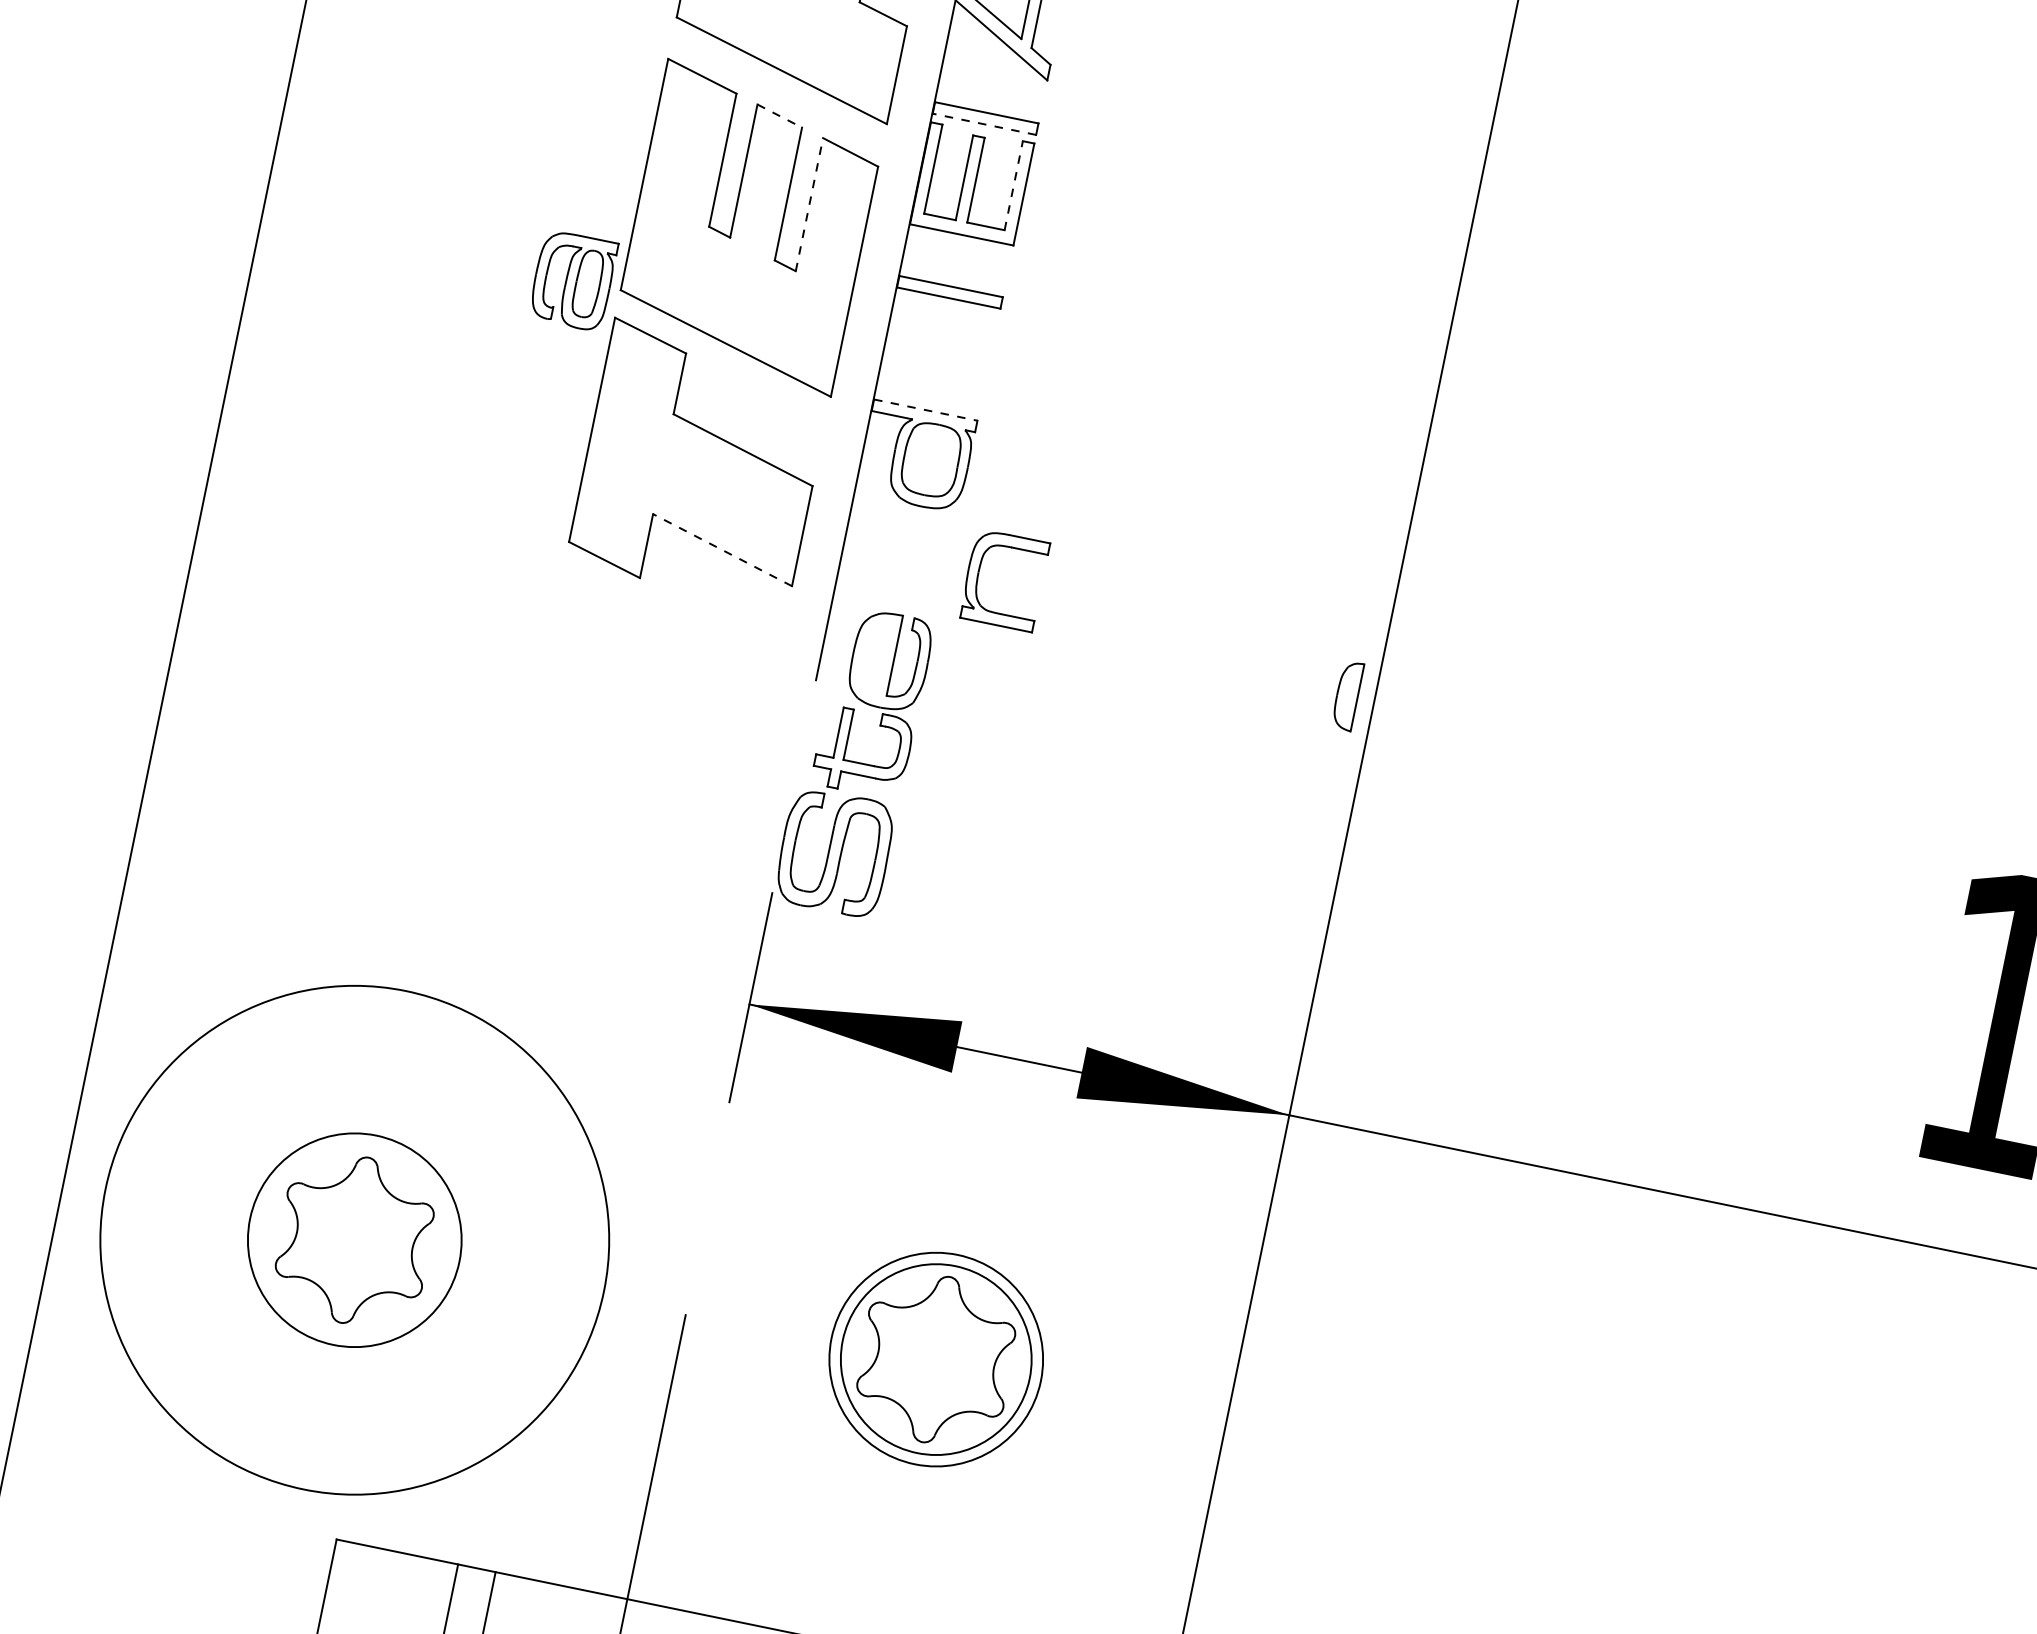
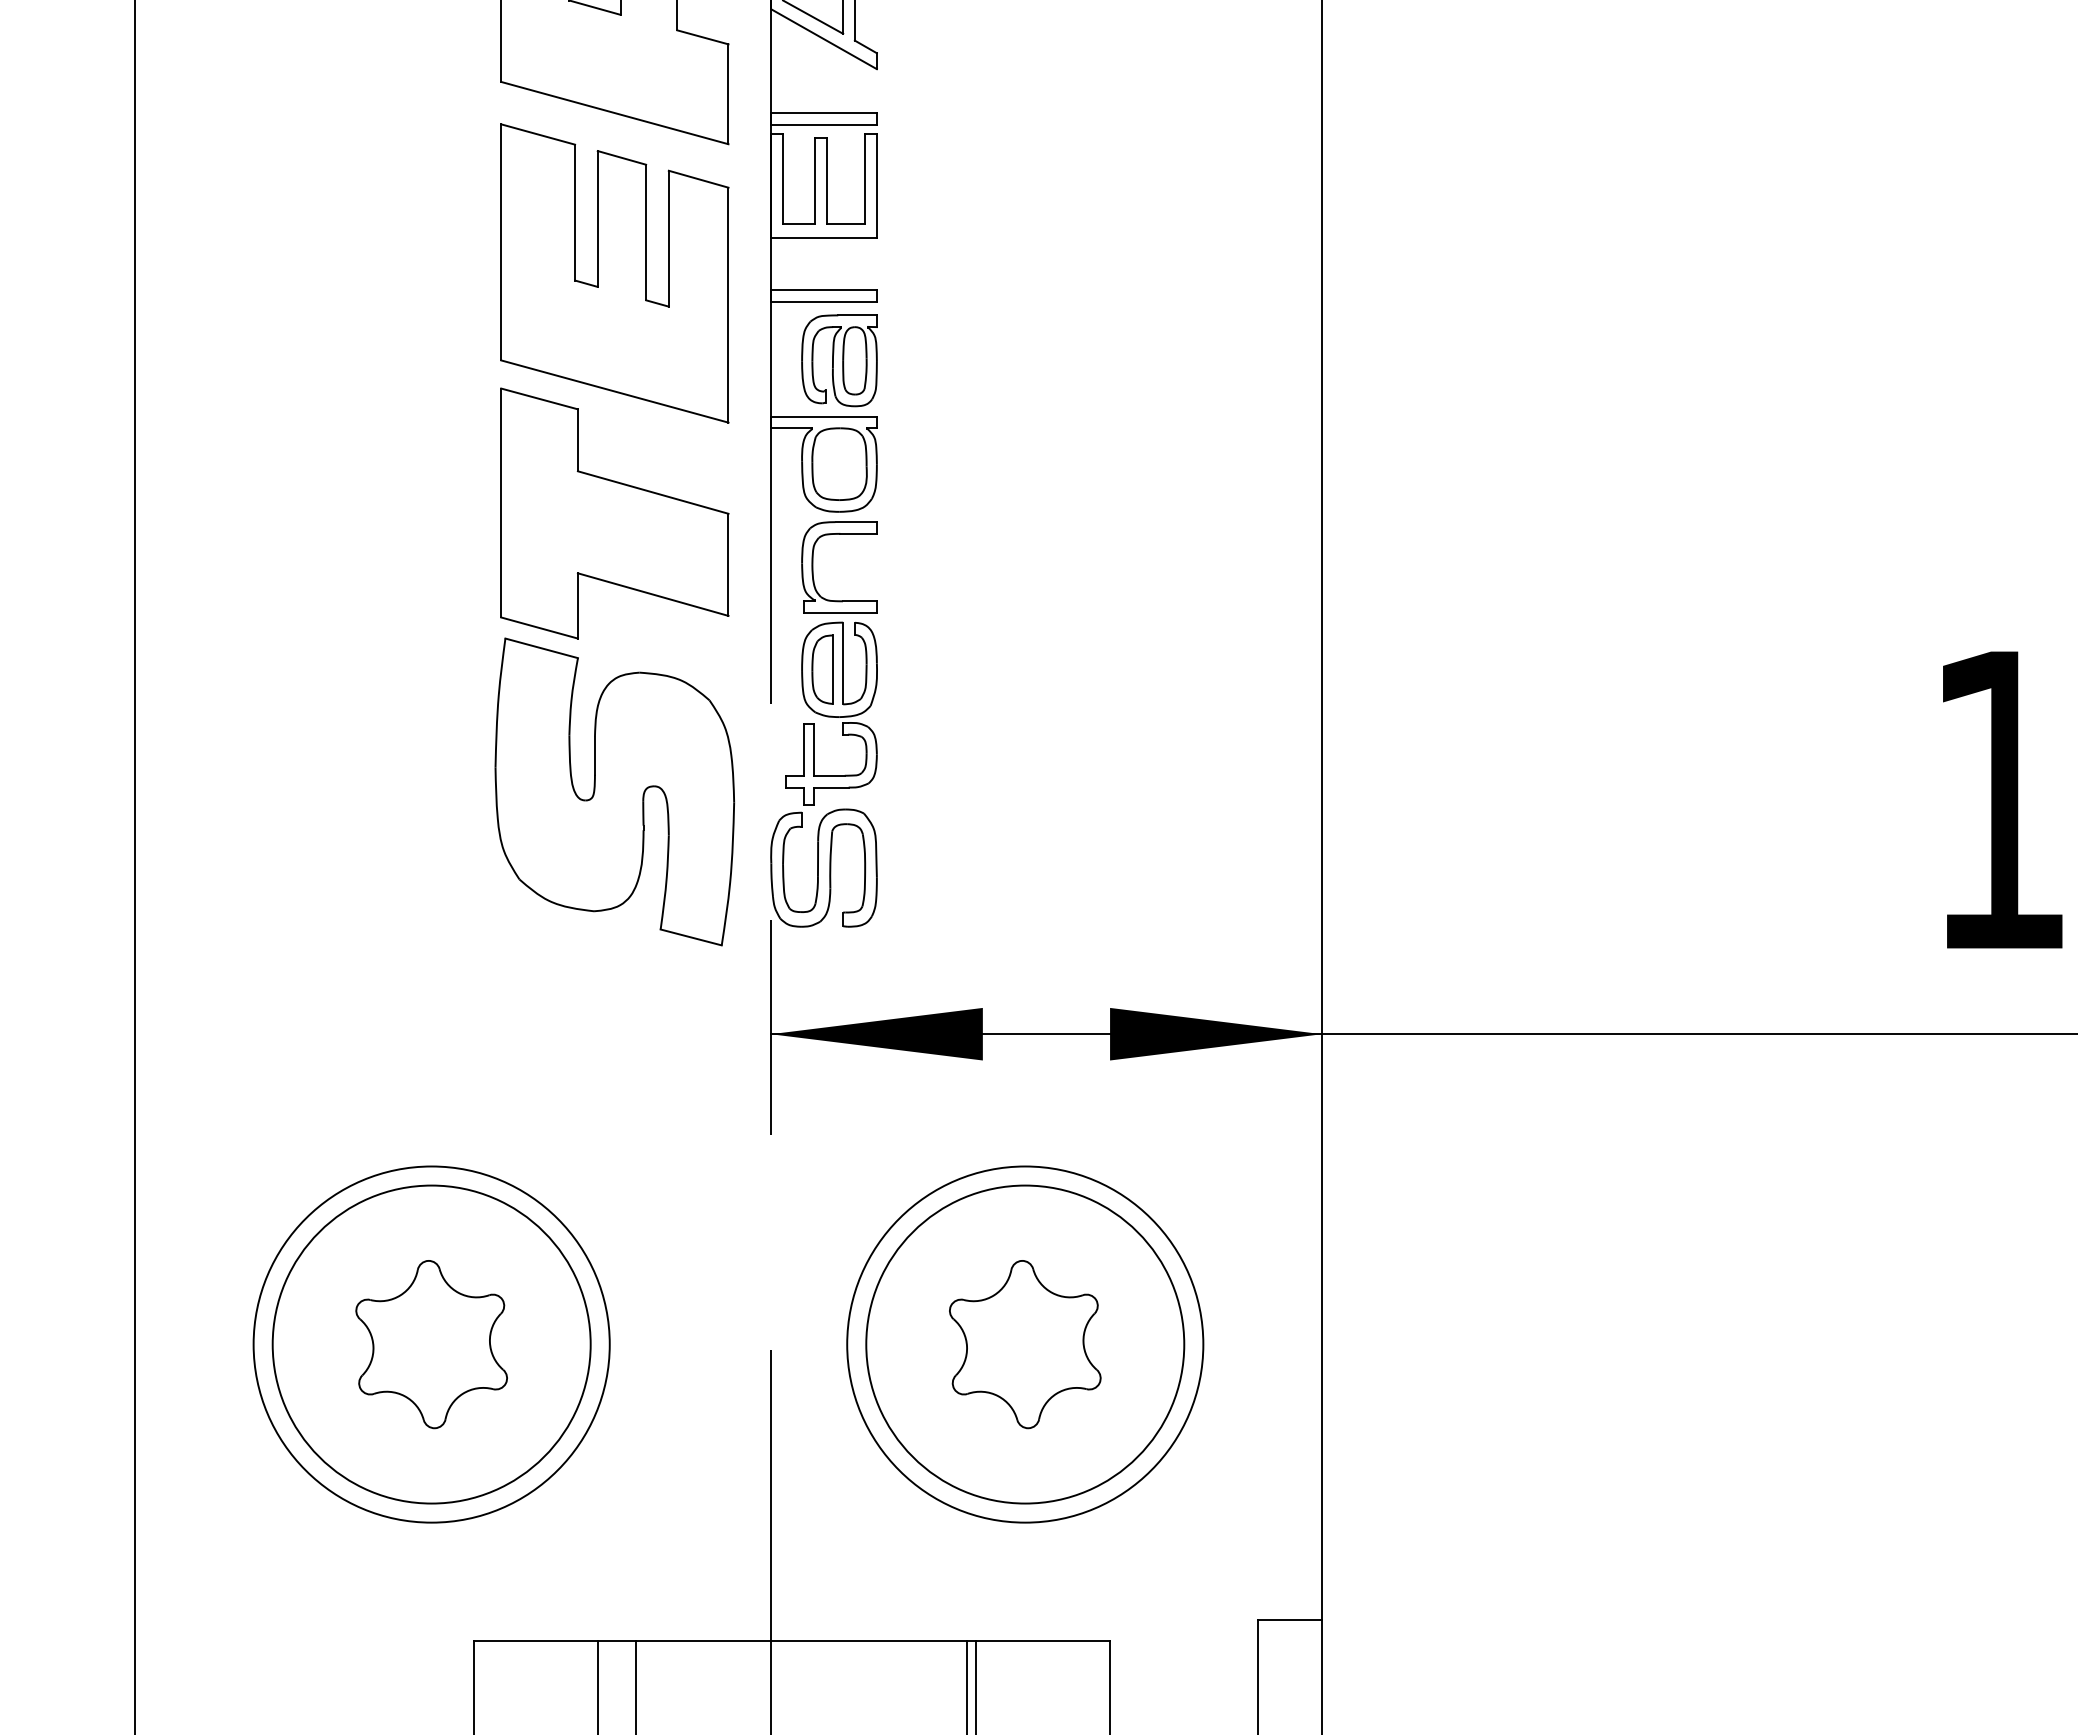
line: (780, 116) -> (622, 158), dashed -> solid
line: (984, 124) -> (824, 124), dashed -> solid
line: (1014, 185) -> (865, 178), dashed -> solid
line: (809, 204) -> (668, 238), dashed -> solid
part: (573, 280) -> (839, 360), moved
line: (926, 410) -> (824, 416), dashed -> solid
line: (721, 549) -> (652, 594), dashed -> solid
part: (979, 575) -> (813, 567), moved
part: (1347, 695) -> (822, 669), moved
part: (645, 735) -> (614, 791), added
circle: (354, 1240) -> (431, 1344), size x0.62
circle: (354, 1240) -> (431, 1344), size x1.67
circle: (936, 1359) -> (1025, 1344), size x1.67
circle: (936, 1359) -> (1025, 1344), size x1.67

